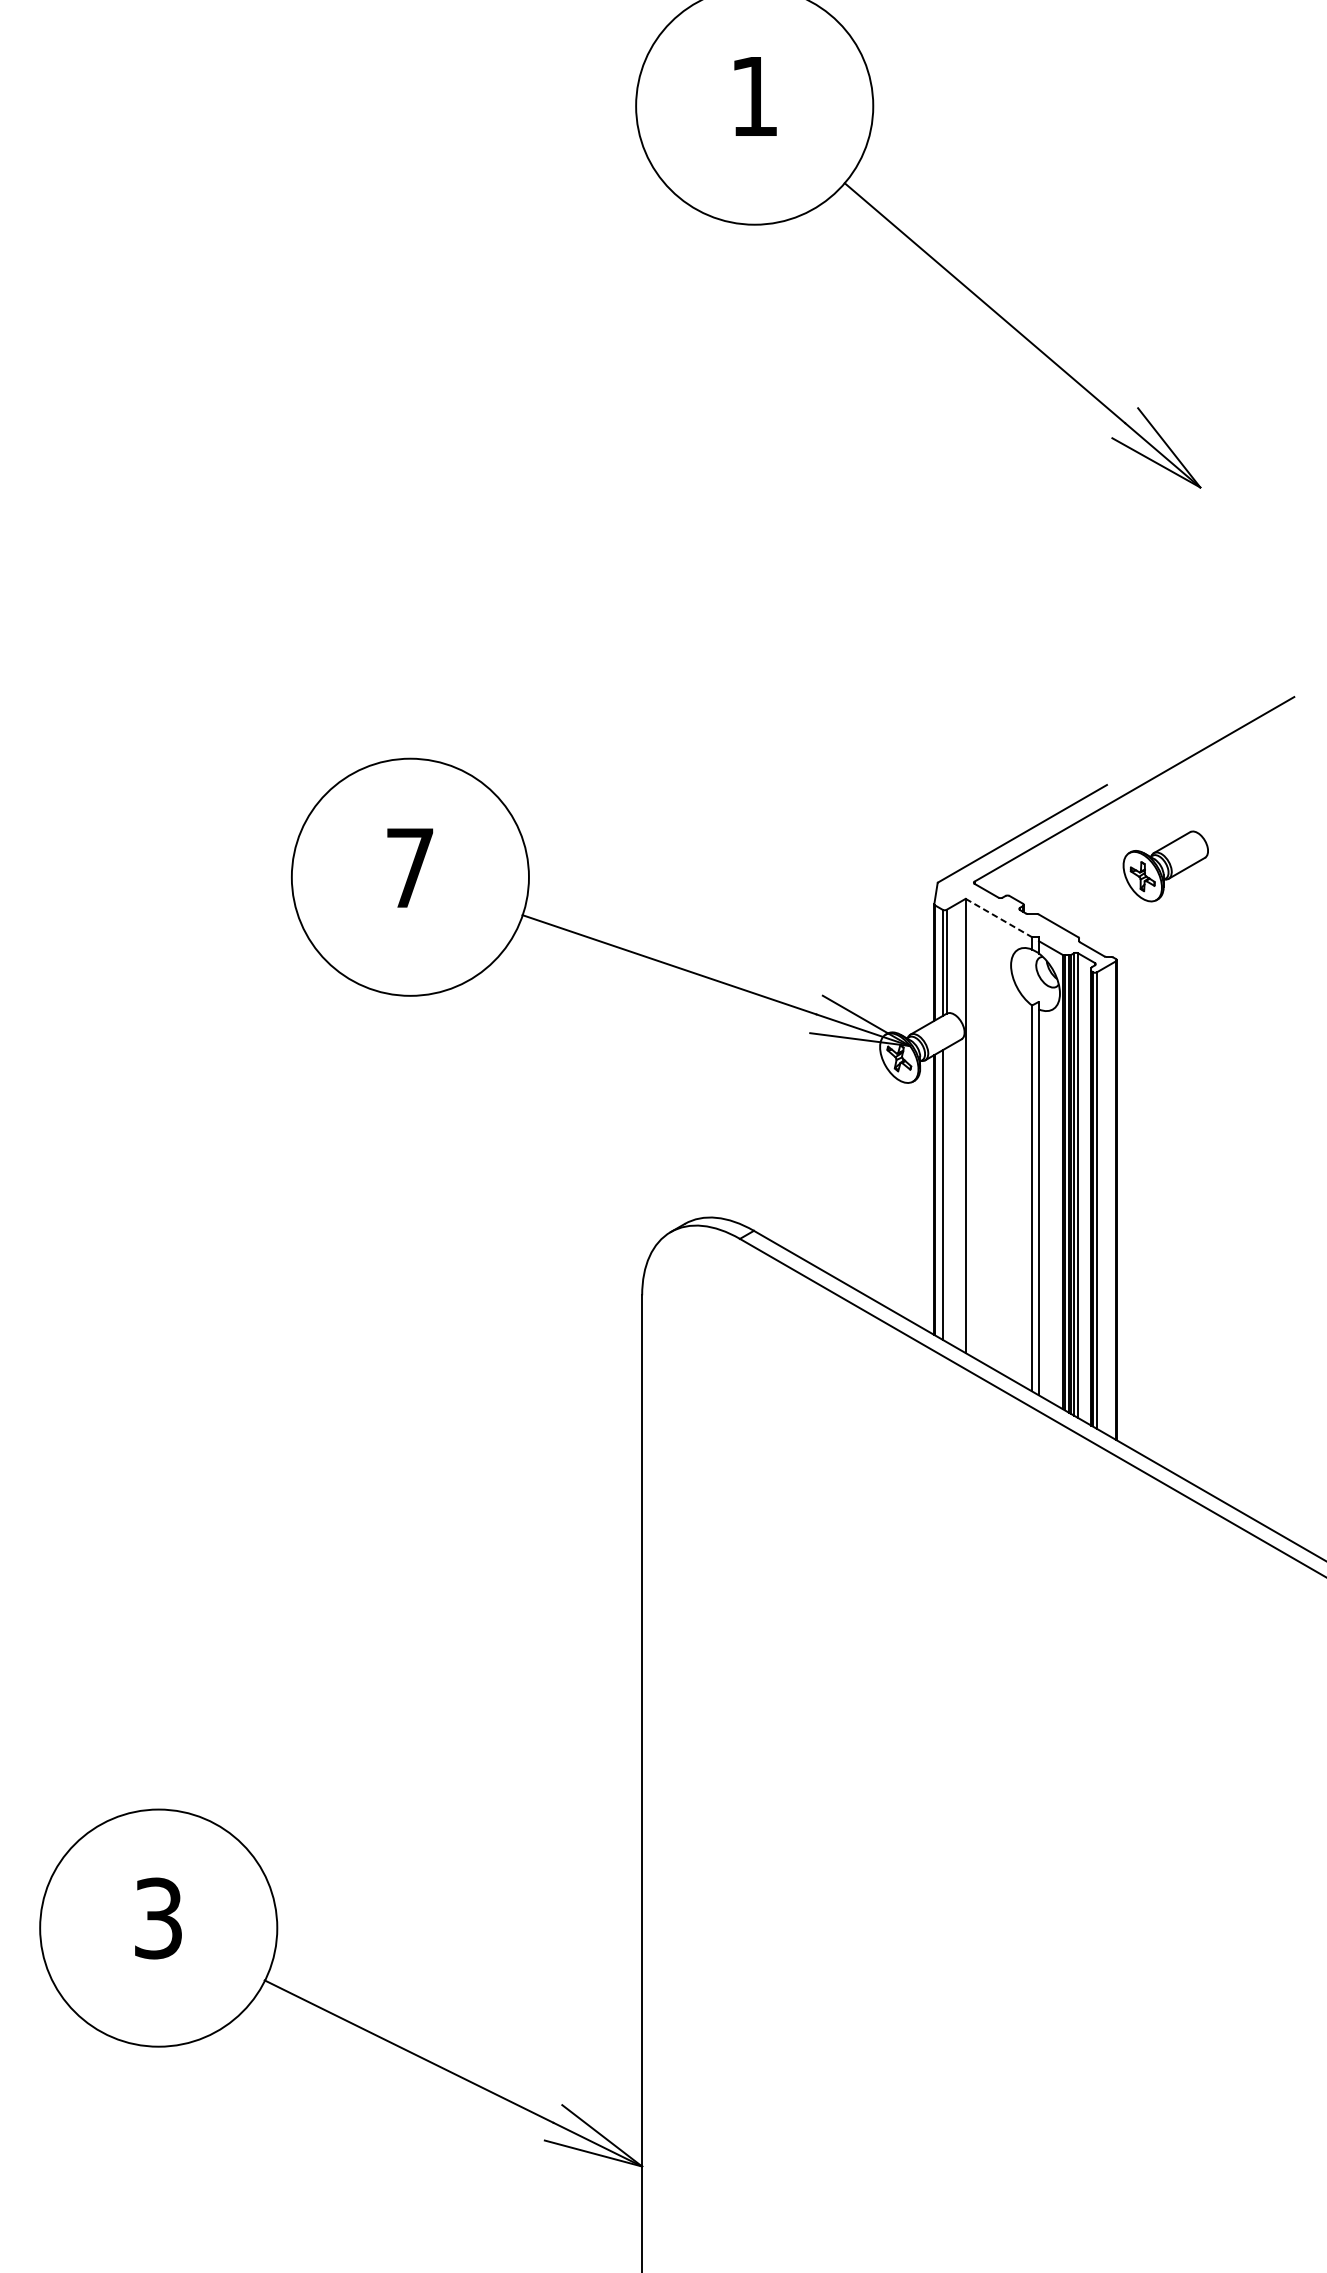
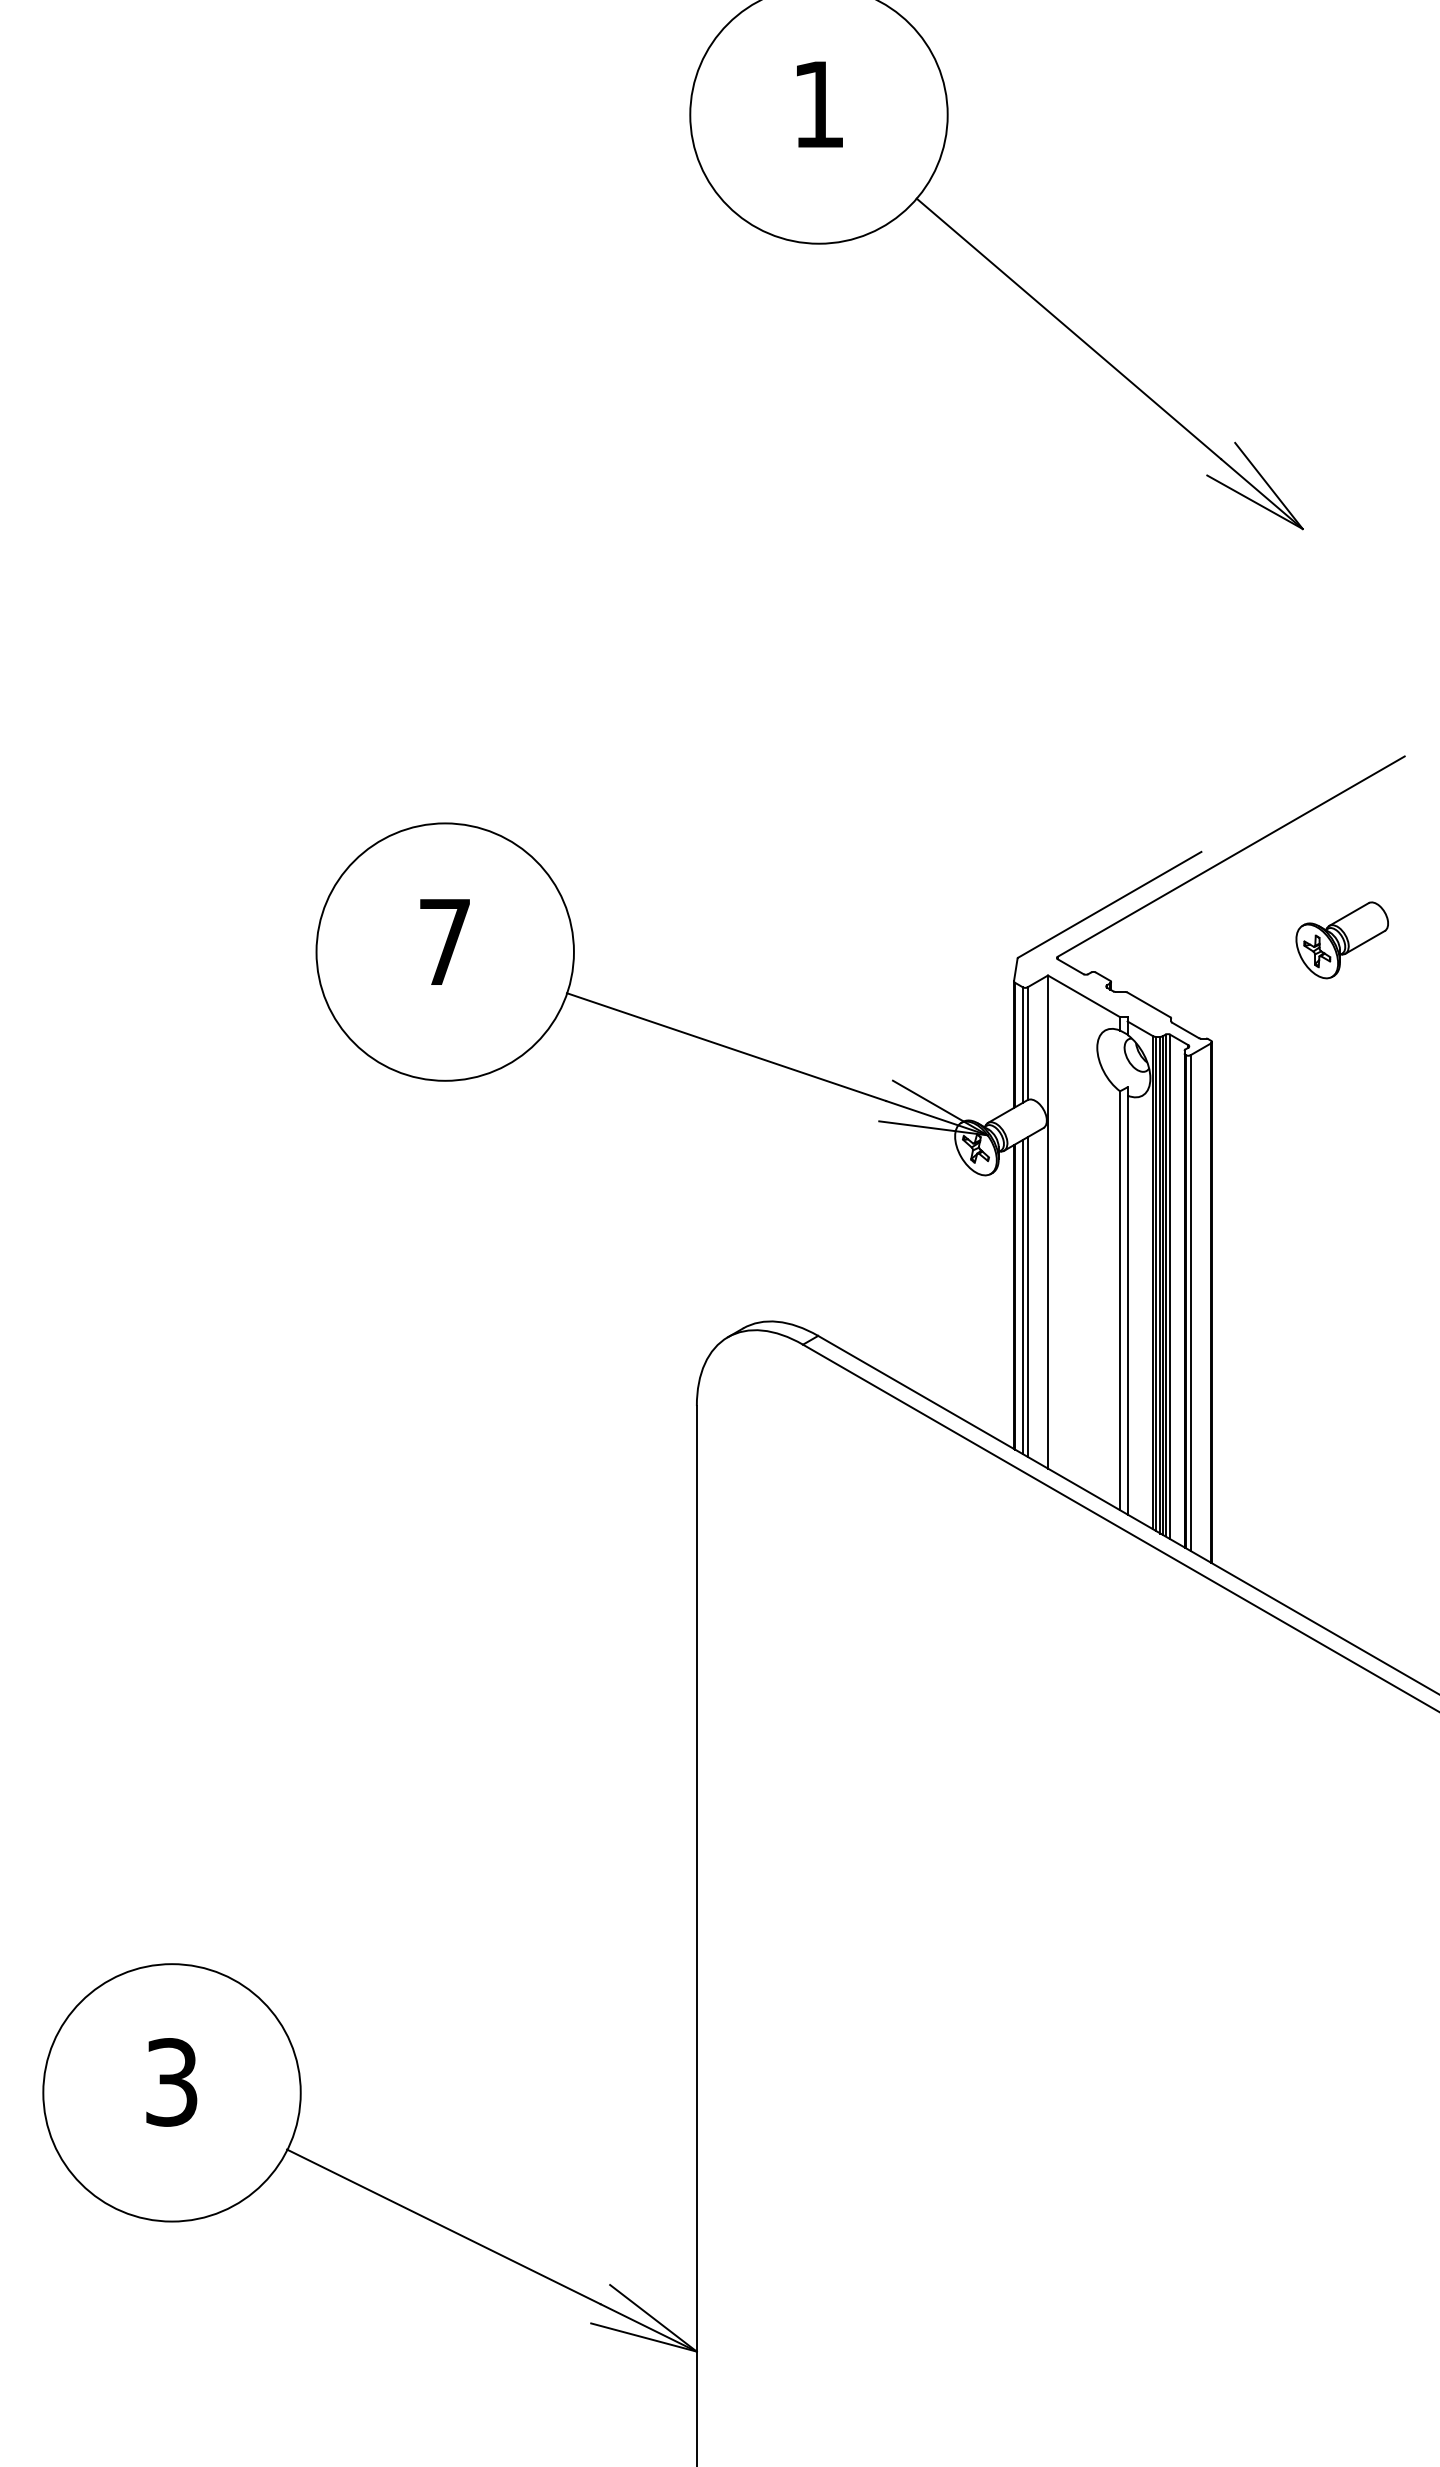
part: (1165, 866) -> (1341, 940), moved
line: (999, 918) -> (1084, 996), dashed -> solid
line: (946, 1194) -> (1027, 1296), added

